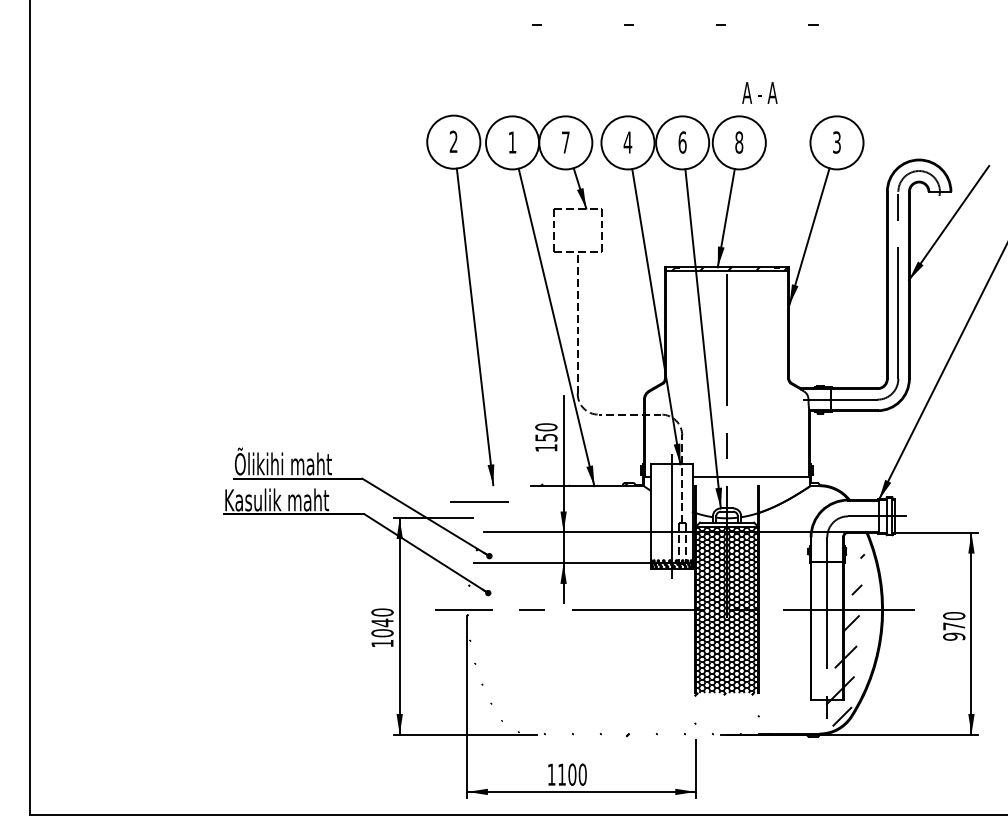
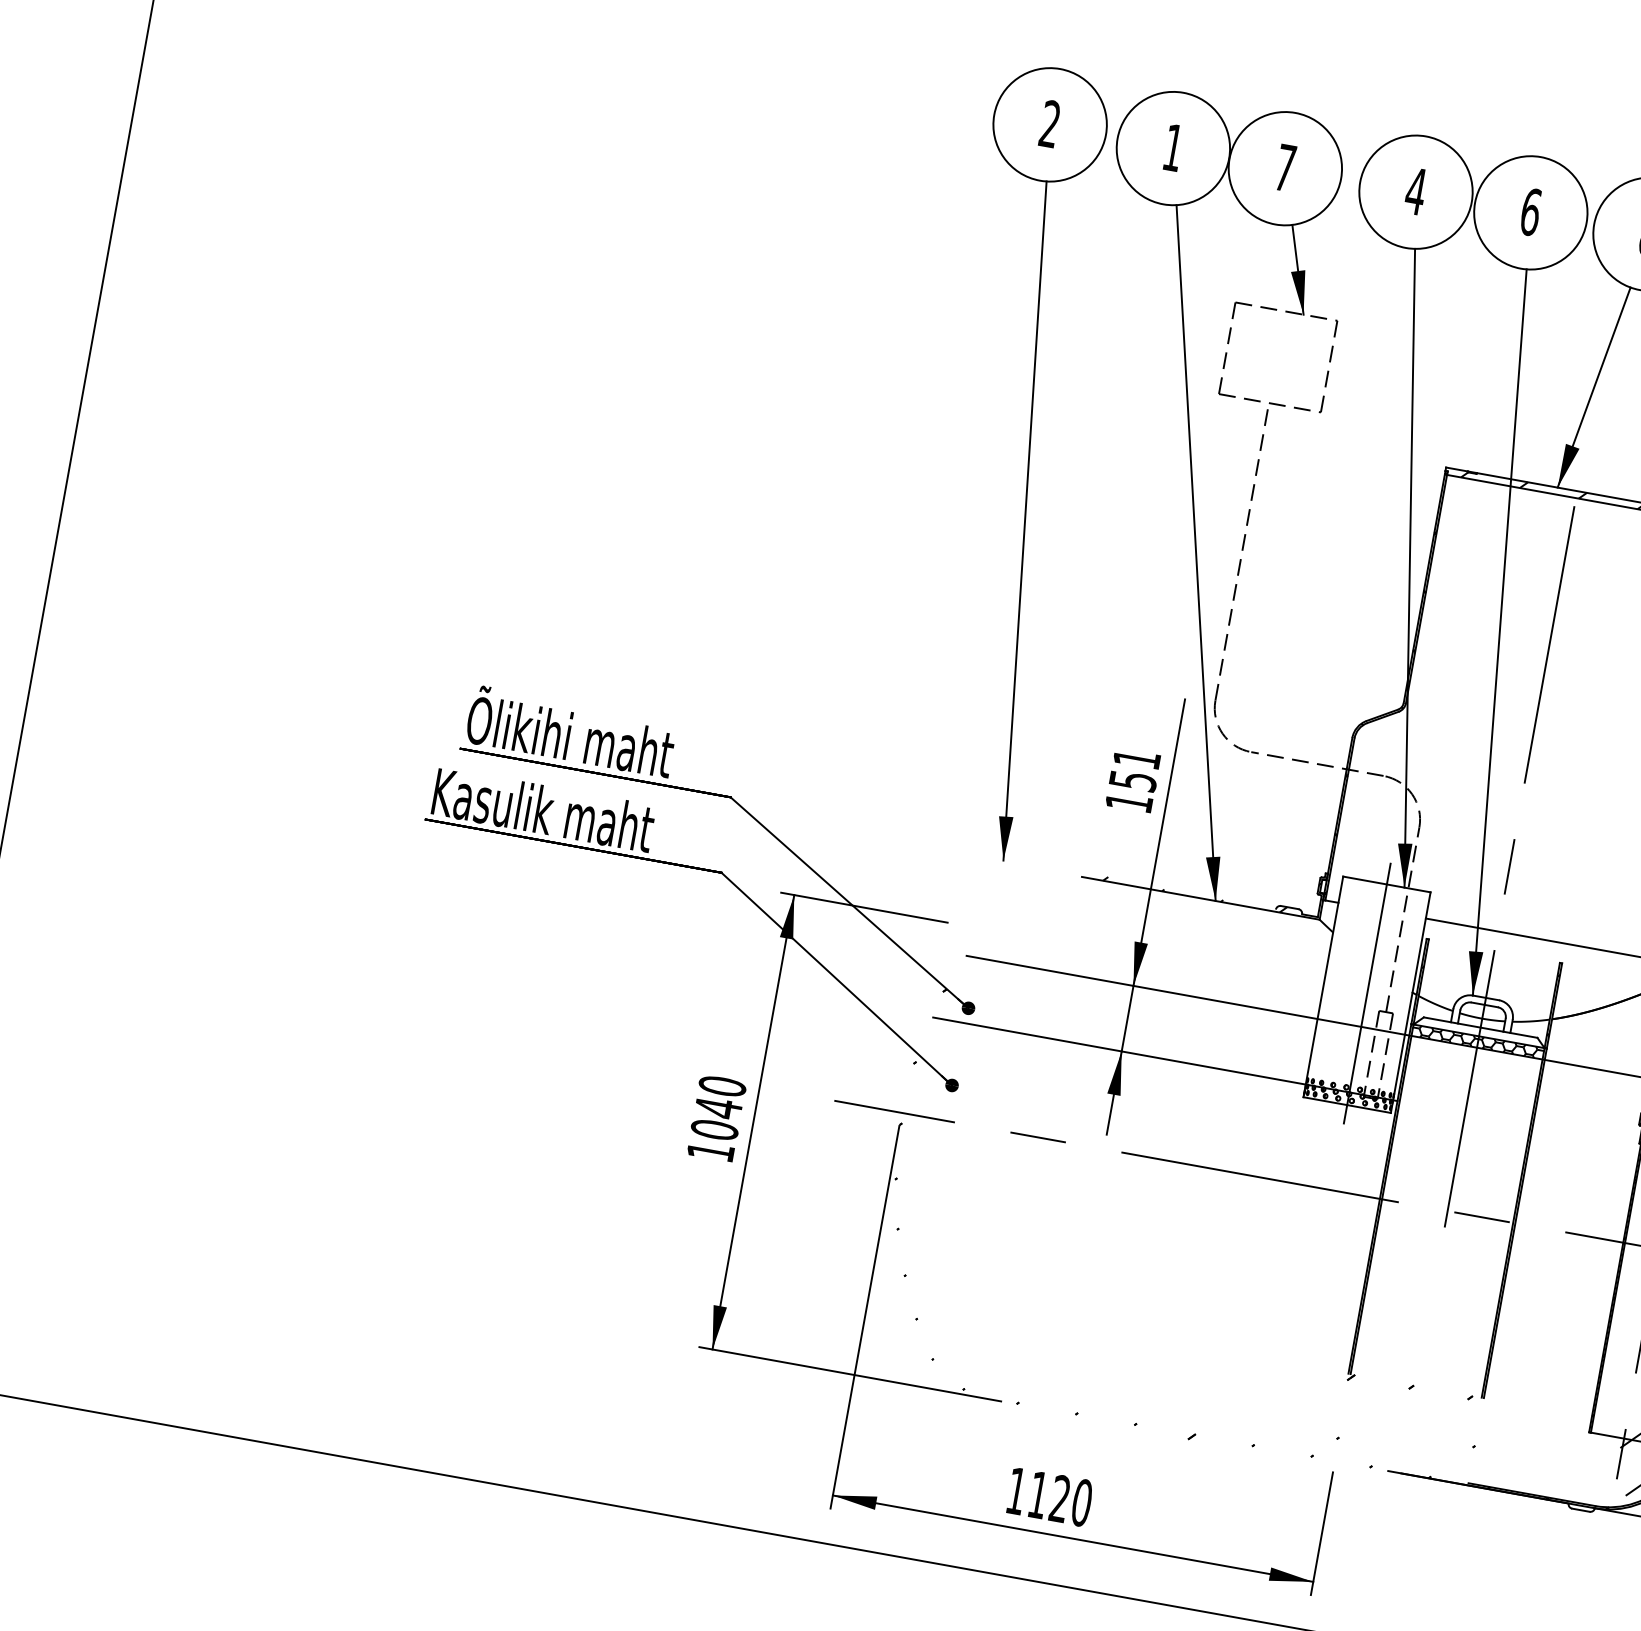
text: (546, 427) -> (1137, 759), 150 -> 151
line: (478, 501) -> (966, 889), removed
hatch: (726, 612) -> (1445, 1216), removed
text: (572, 774) -> (1060, 1498), 1100 -> 1120

